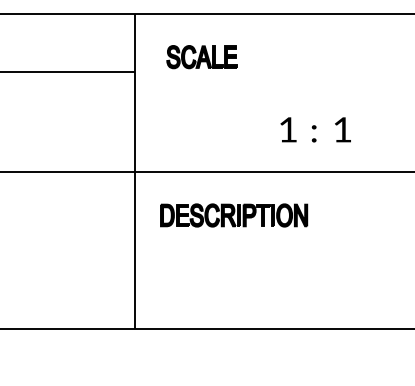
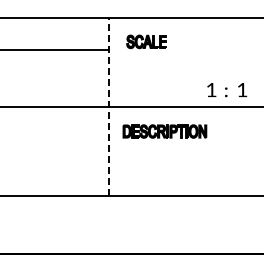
text: (316, 130) -> (227, 90), moved
line: (134, 171) -> (108, 106), solid -> dashed

